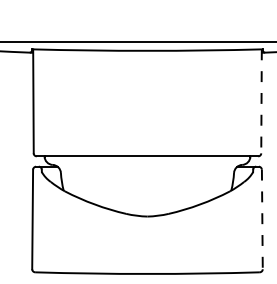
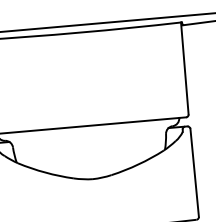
line: (261, 101) -> (184, 68), dashed -> solid
line: (262, 219) -> (194, 172), dashed -> solid

